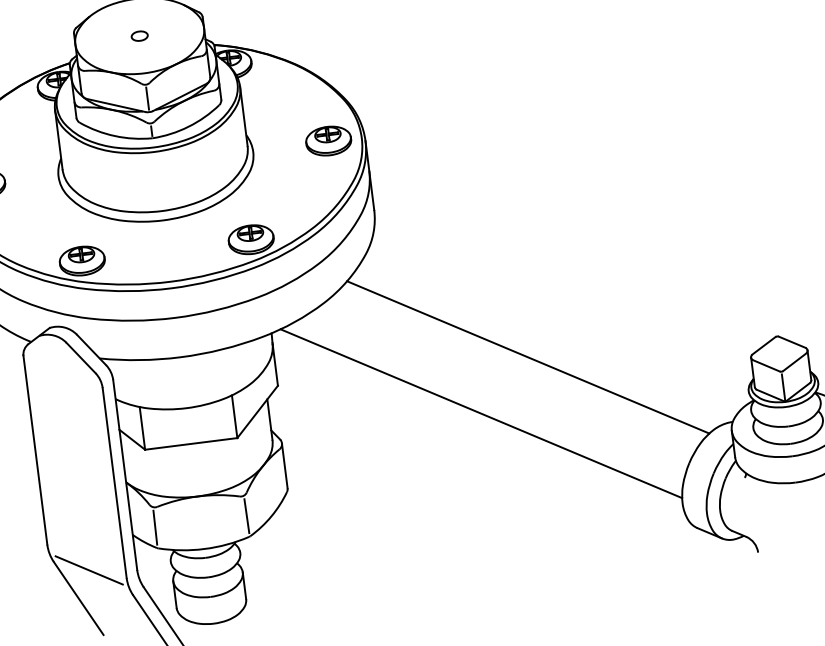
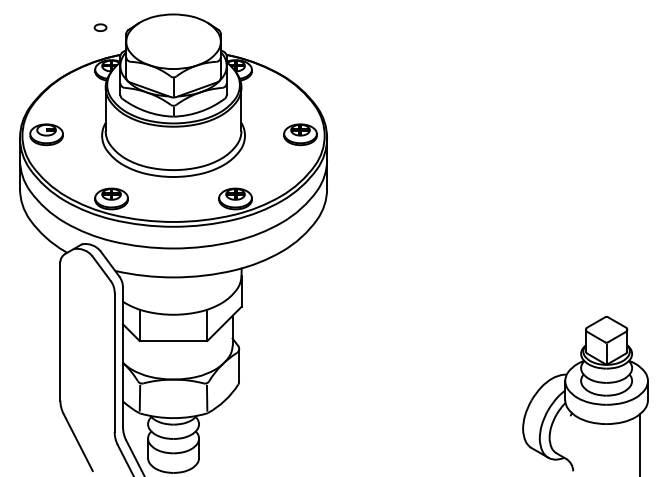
part: (139, 35) -> (100, 27), moved
line: (527, 356) -> (424, 308), removed
line: (480, 413) -> (385, 345), removed
line: (89, 569) -> (88, 422), removed

